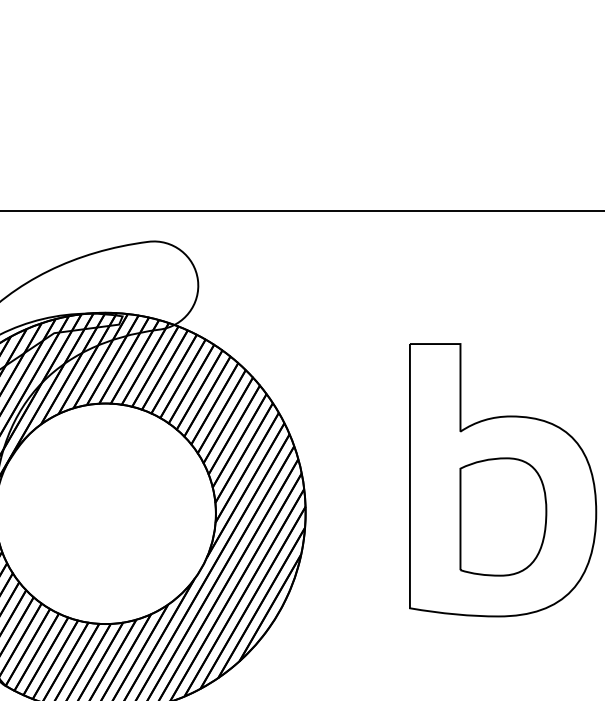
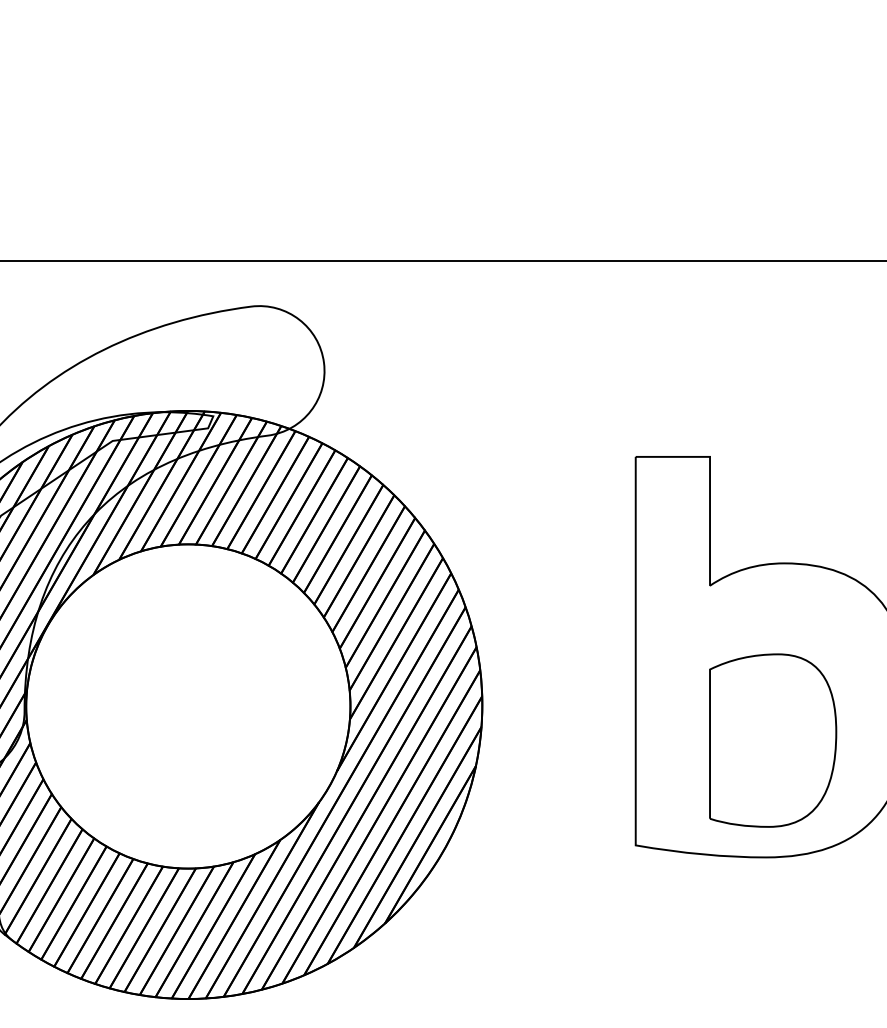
part: (503, 516) -> (773, 739), moved

